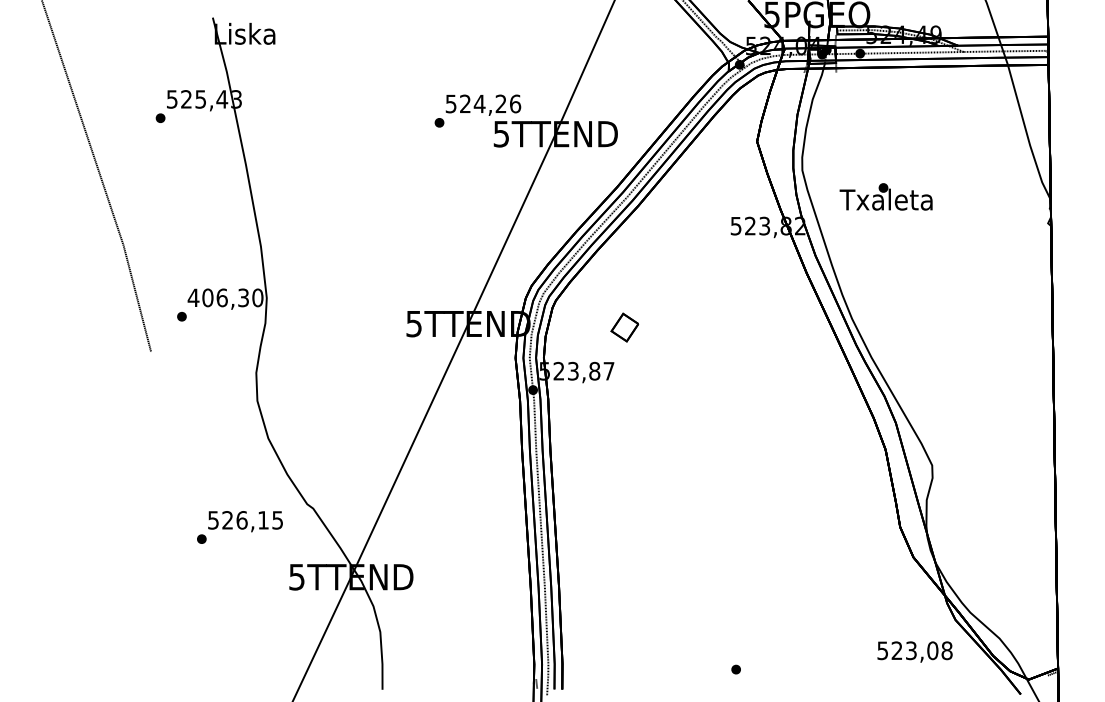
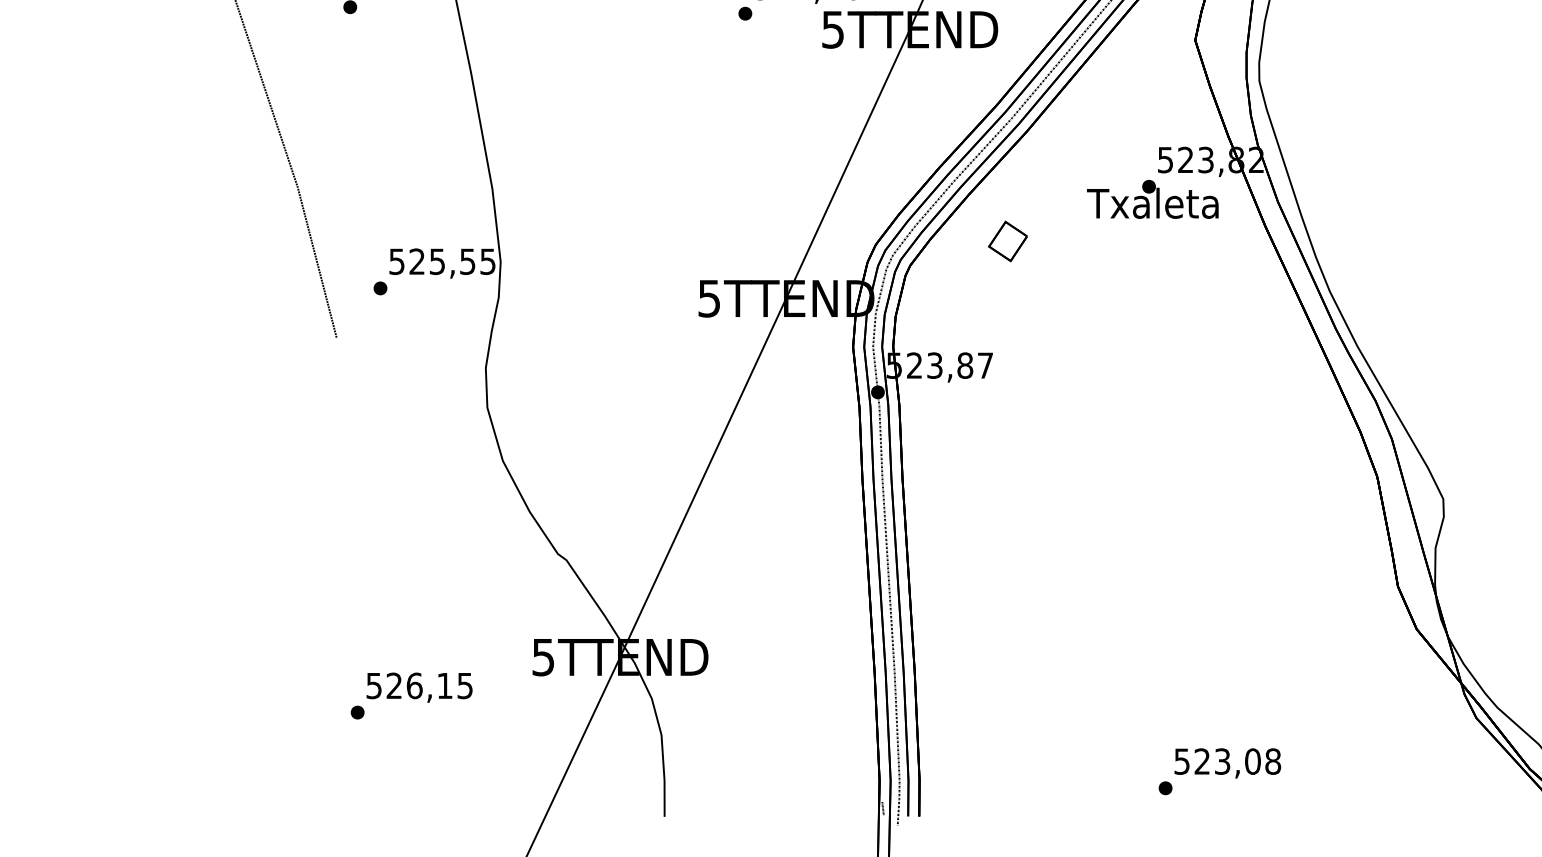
text: (885, 196) -> (1151, 198), moved
text: (225, 297) -> (442, 261), 406,30 -> 525,55
part: (624, 327) -> (1007, 241), moved
text: (239, 527) -> (411, 696), moved
text: (914, 651) -> (1226, 762), moved

